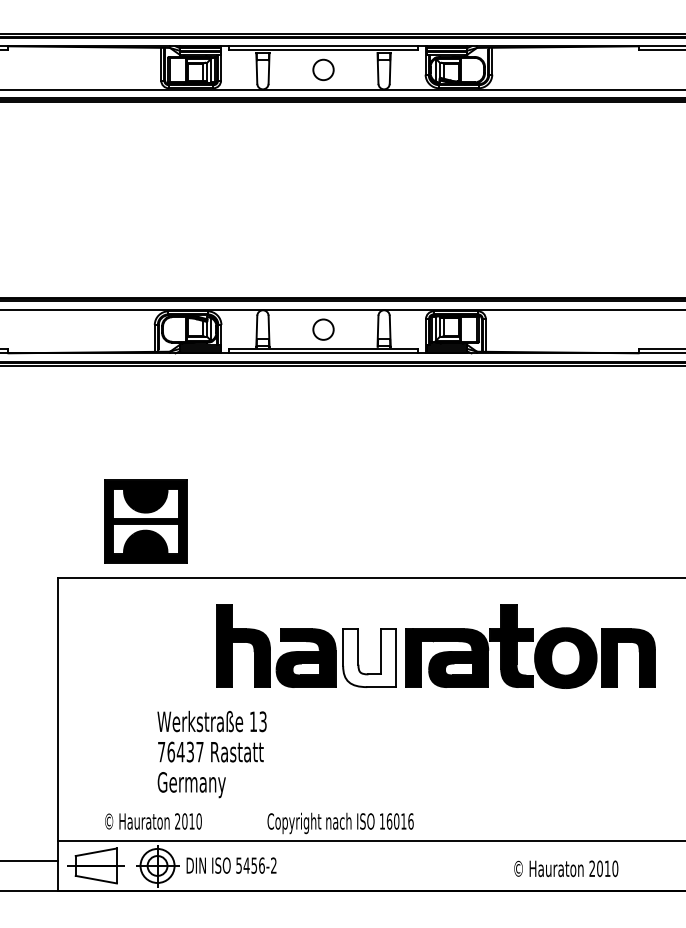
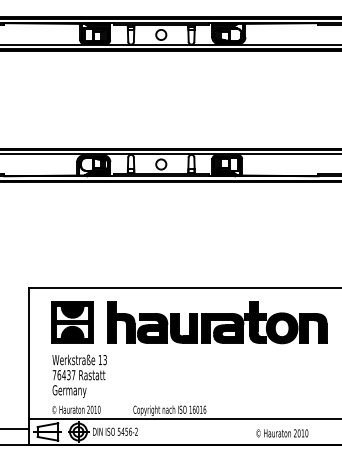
part: (145, 522) -> (72, 322), moved
fill: (370, 656) -> (184, 327), added
text: (211, 754) -> (79, 376), moved

